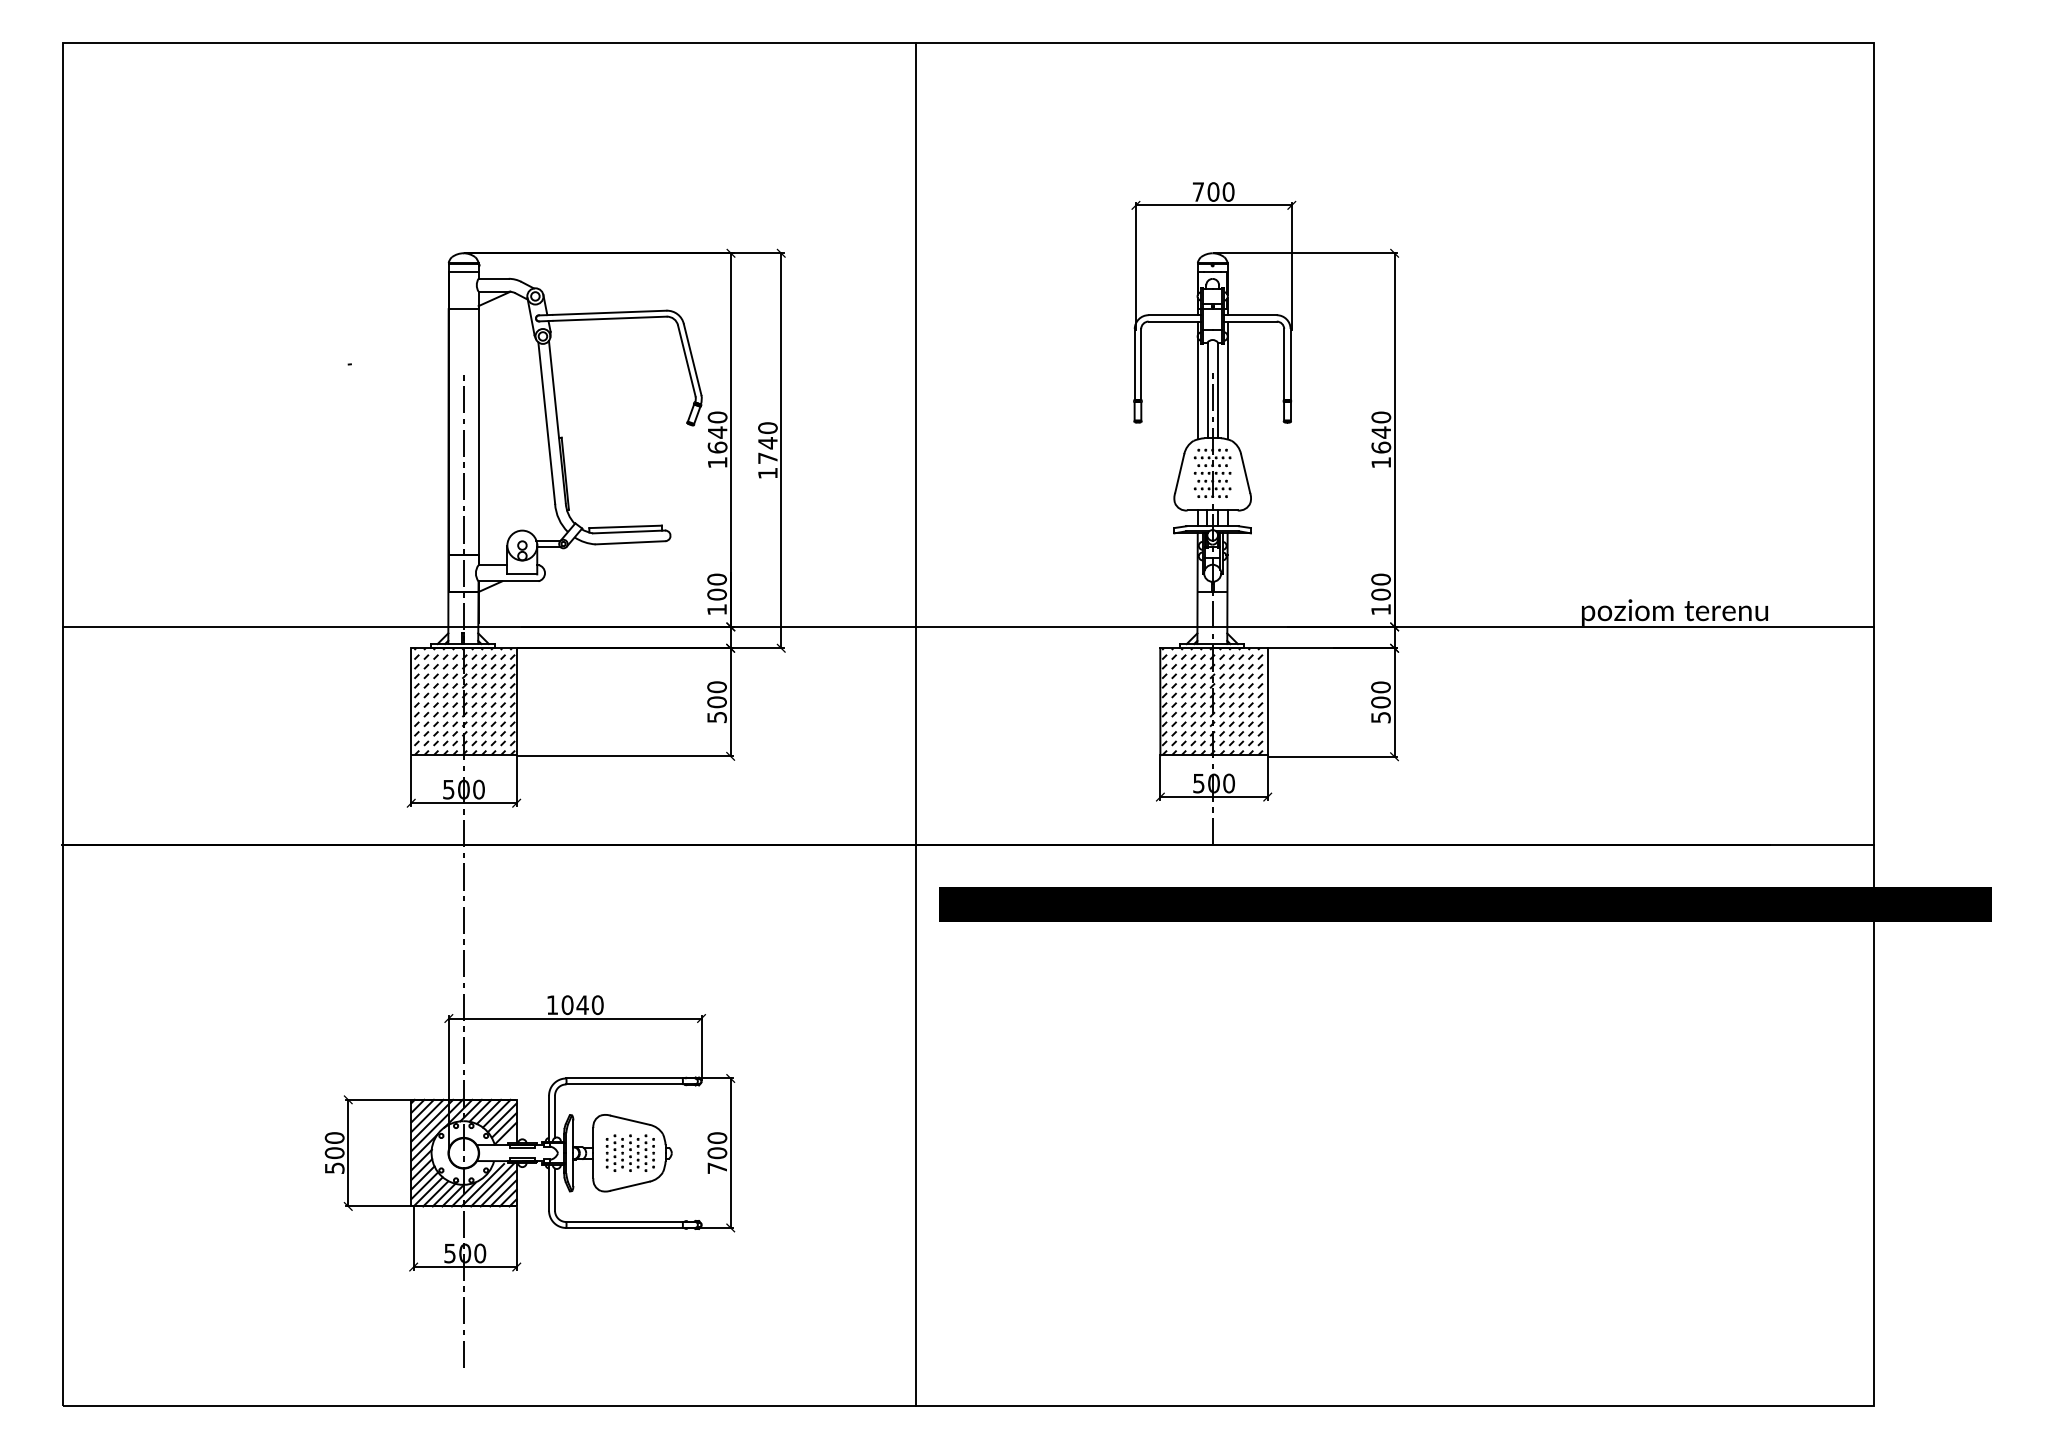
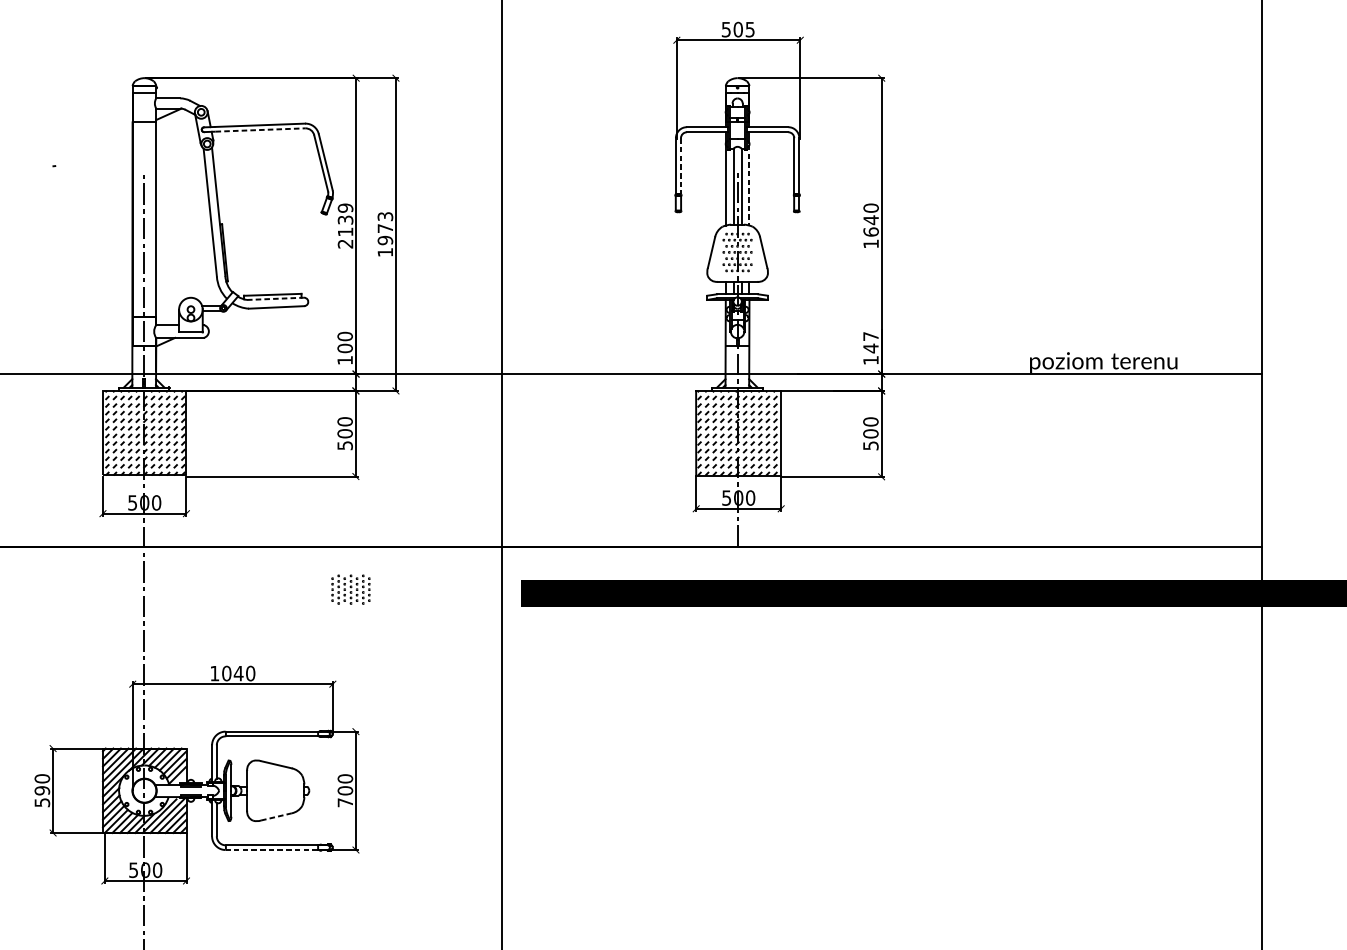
text: (1213, 191) -> (738, 29), 700 -> 505
line: (610, 318) -> (260, 129), solid -> dashed
line: (1141, 365) -> (681, 167), solid -> dashed
line: (1227, 388) -> (749, 185), solid -> dashed
text: (717, 439) -> (345, 225), 1640 -> 2139
text: (767, 443) -> (385, 228), 1740 -> 1973
line: (629, 531) -> (275, 298), solid -> dashed
text: (1380, 586) -> (870, 342), 100 -> 147
part: (629, 1152) -> (350, 589), moved
text: (334, 1153) -> (42, 791), 500 -> 590
line: (630, 1186) -> (276, 817), solid -> dashed
line: (623, 1227) -> (271, 849), solid -> dashed

